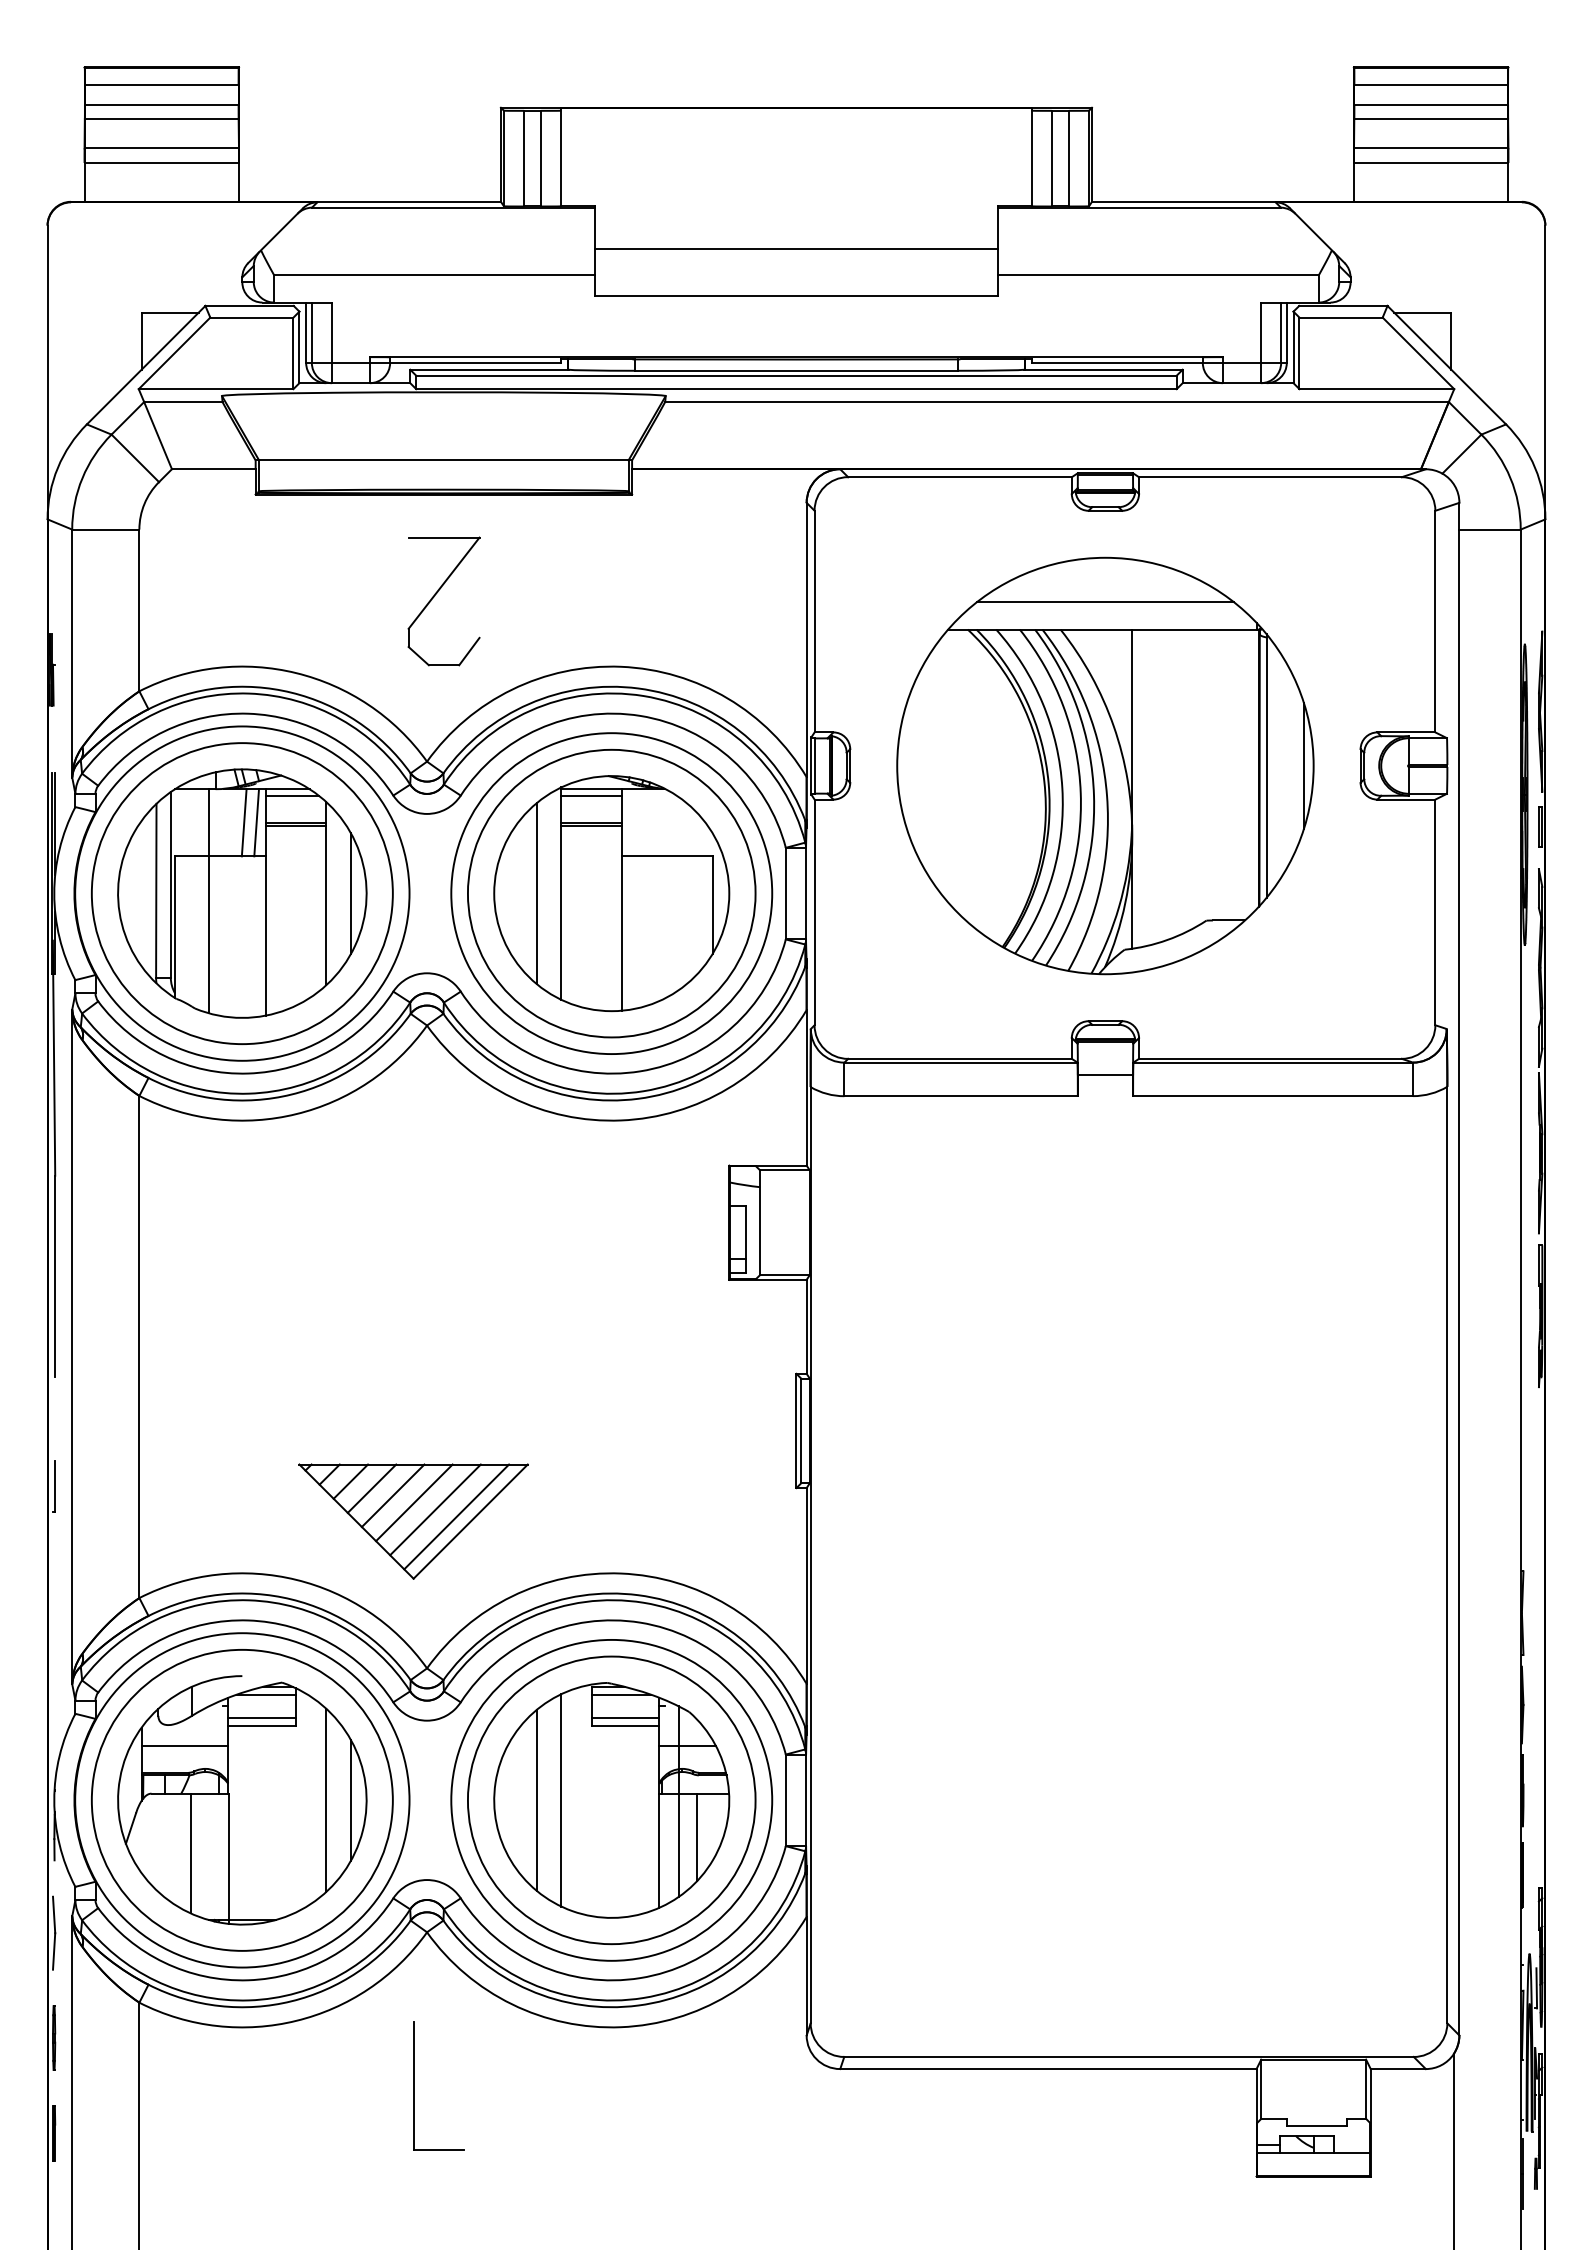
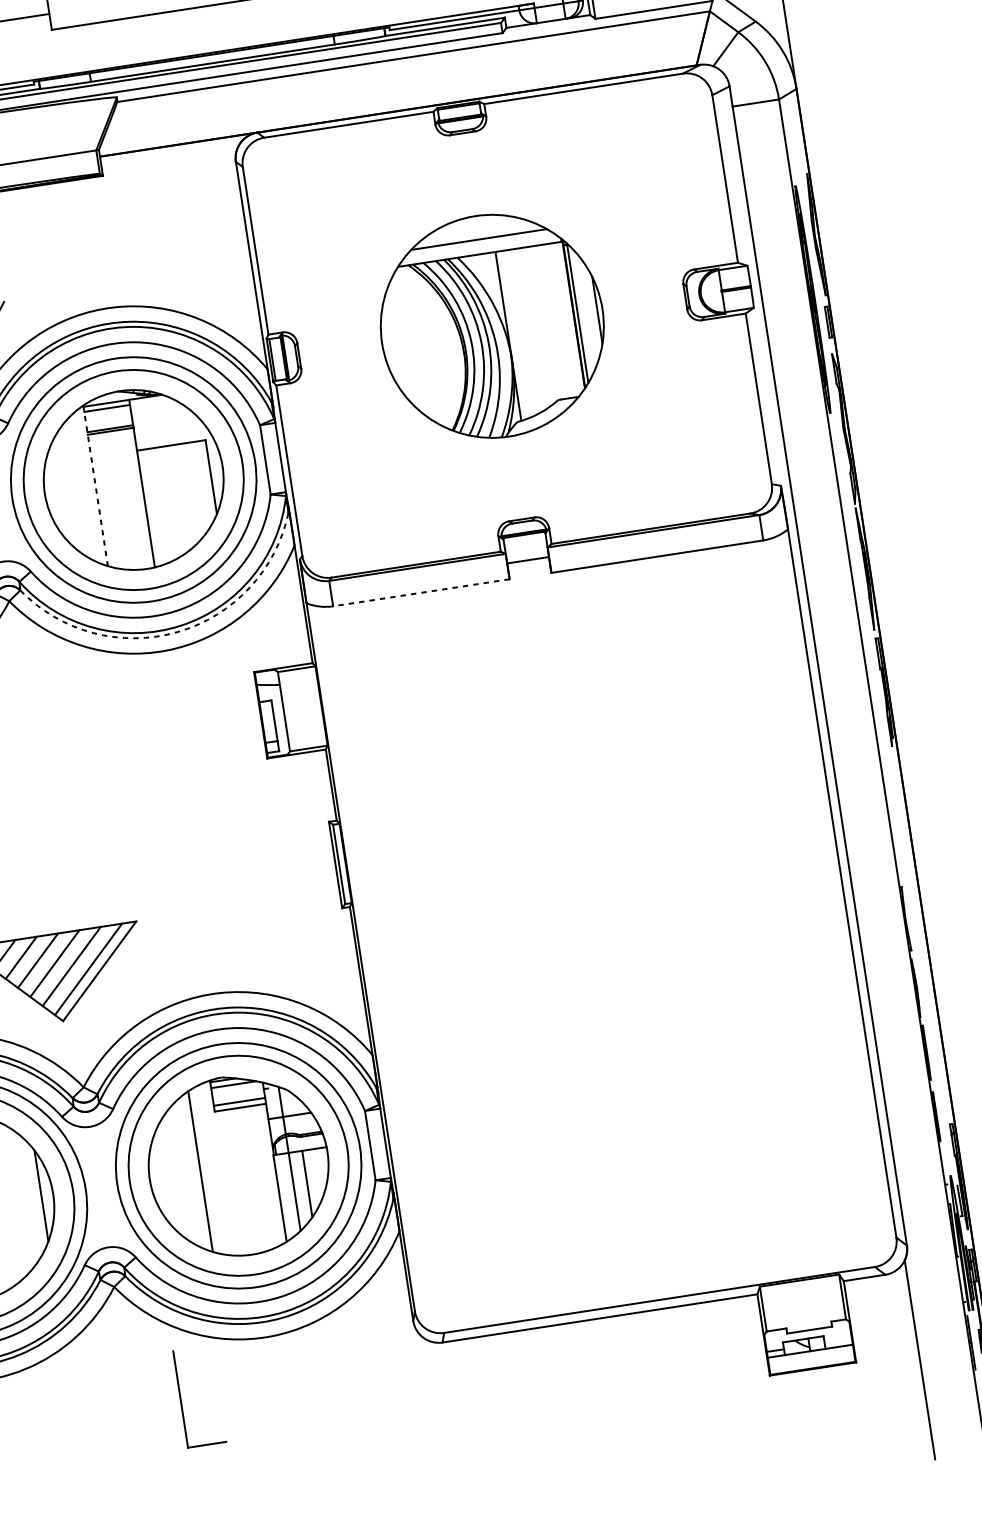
part: (1105, 765) -> (492, 325), size x0.7
line: (536, 893) -> (76, 488), removed
line: (561, 894) -> (95, 486), solid -> dashed
line: (961, 1096) -> (421, 592), solid -> dashed
arc: (638, 1098) -> (177, 631), solid -> dashed
line: (326, 1799) -> (22, 1198), removed
line: (536, 1799) -> (181, 1173), removed
part: (414, 2085) -> (181, 1399), moved

